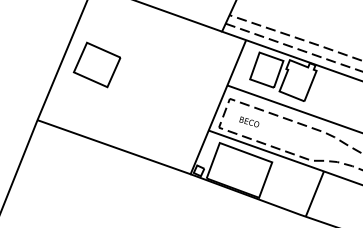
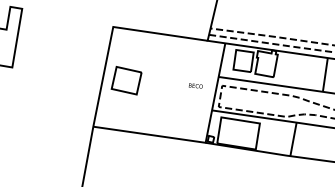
text: (249, 121) -> (195, 85), moved

